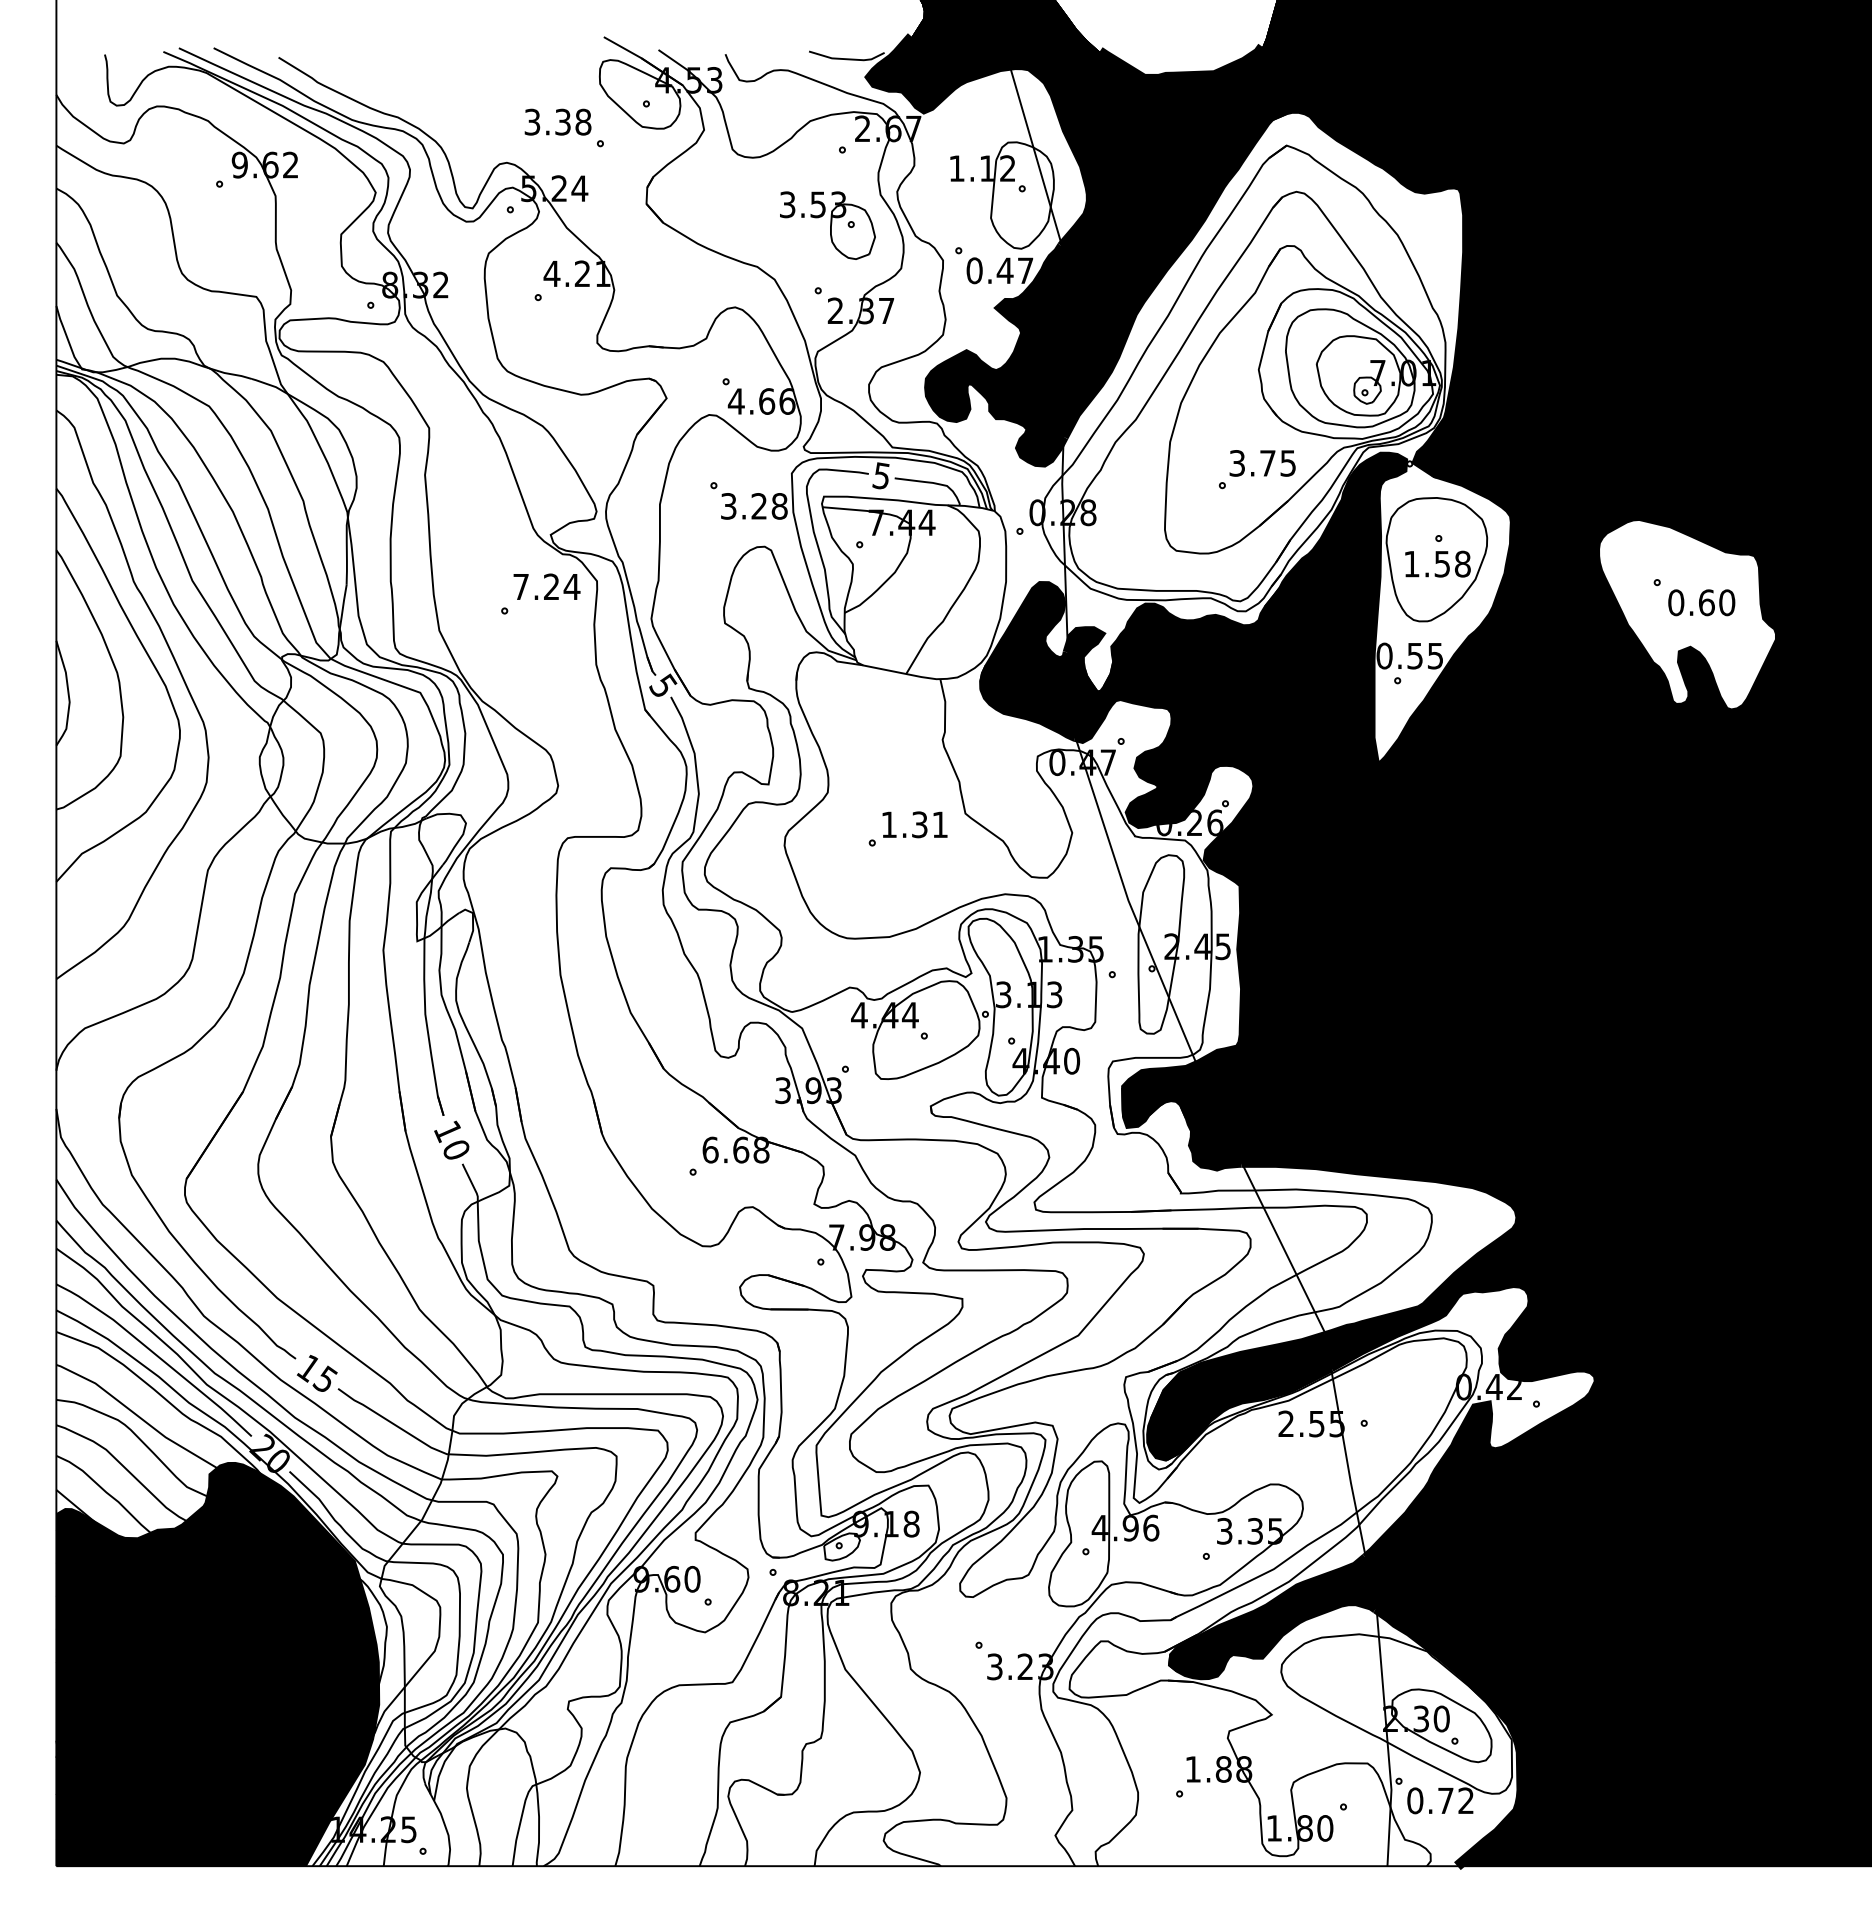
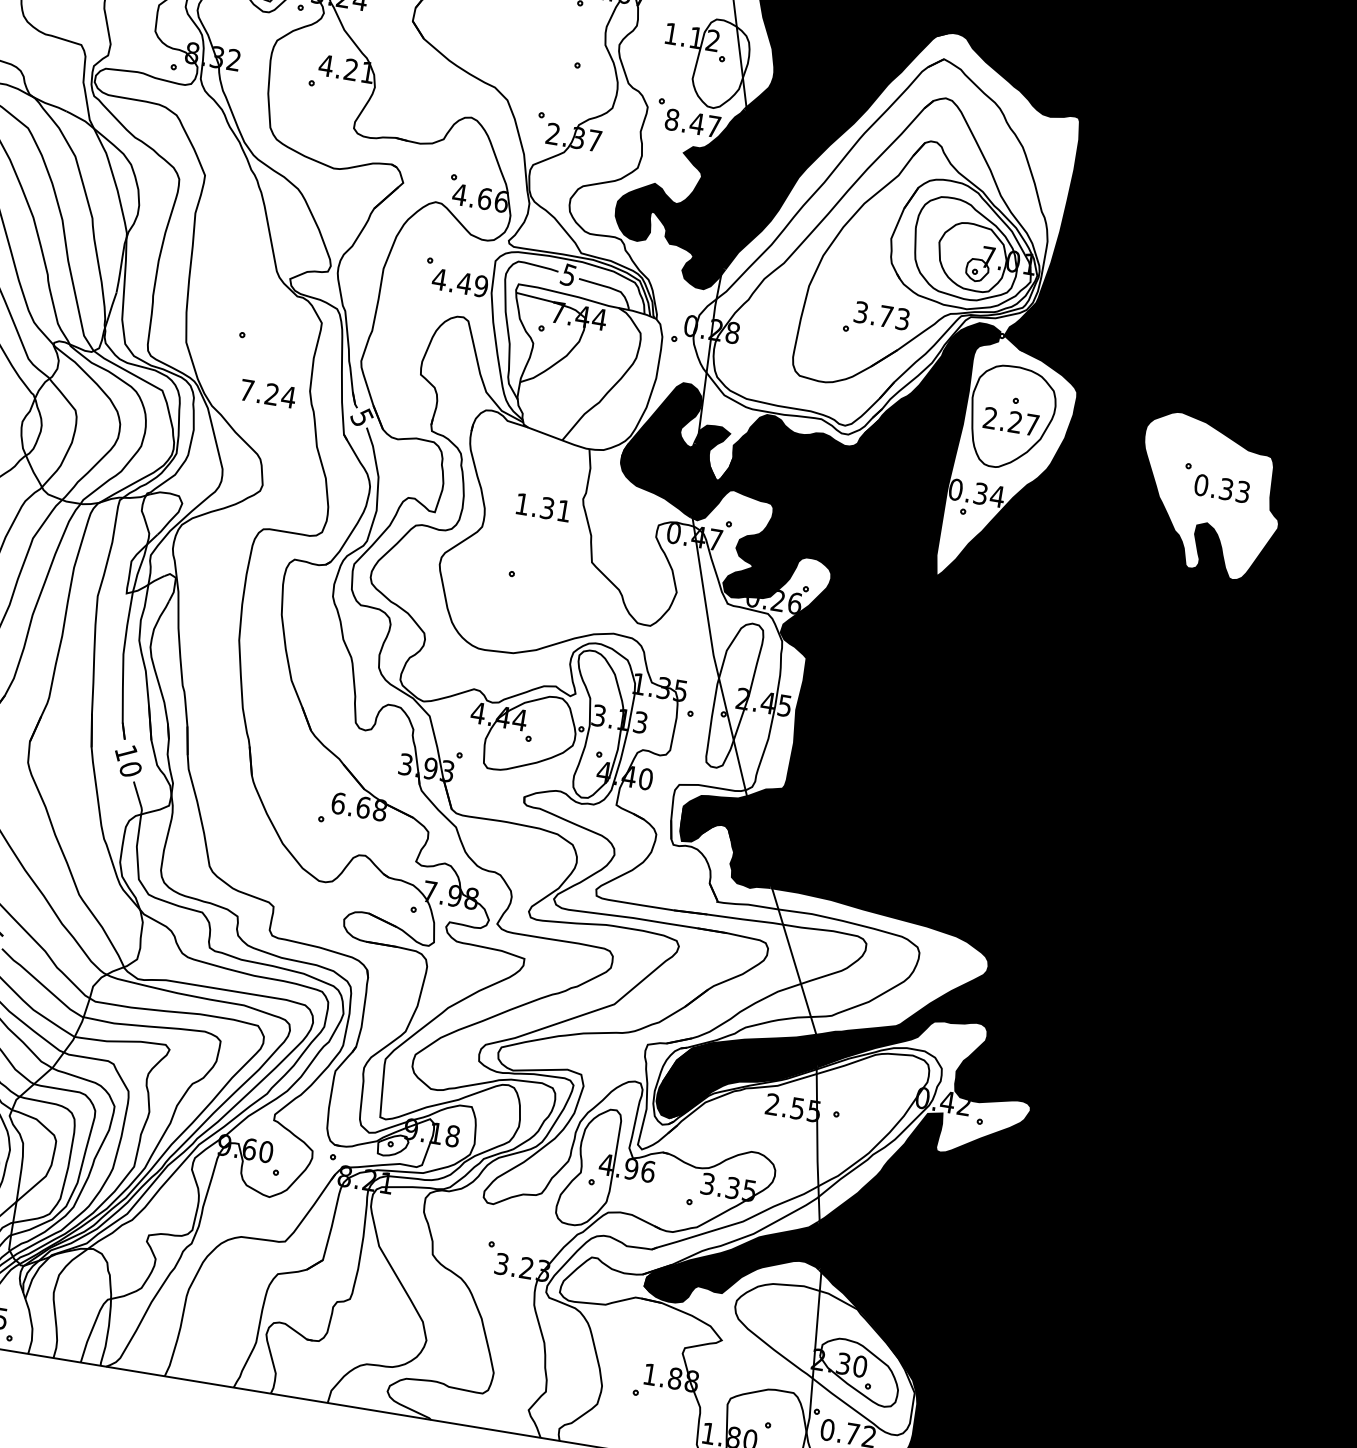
part: (827, 225) -> (557, 63), removed
text: (974, 270) -> (672, 119), 0.47 -> 8.47
text: (1288, 463) -> (903, 319), 3.75 -> 3.73
text: (753, 506) -> (459, 282), 3.28 -> 4.49
text: (1437, 563) -> (1011, 421), 1.58 -> 2.27
text: (546, 586) -> (267, 393), moved
text: (1717, 602) -> (1235, 490), 0.60 -> 0.33
text: (1425, 655) -> (989, 494), 0.55 -> 0.34
text: (914, 824) -> (543, 507), moved

